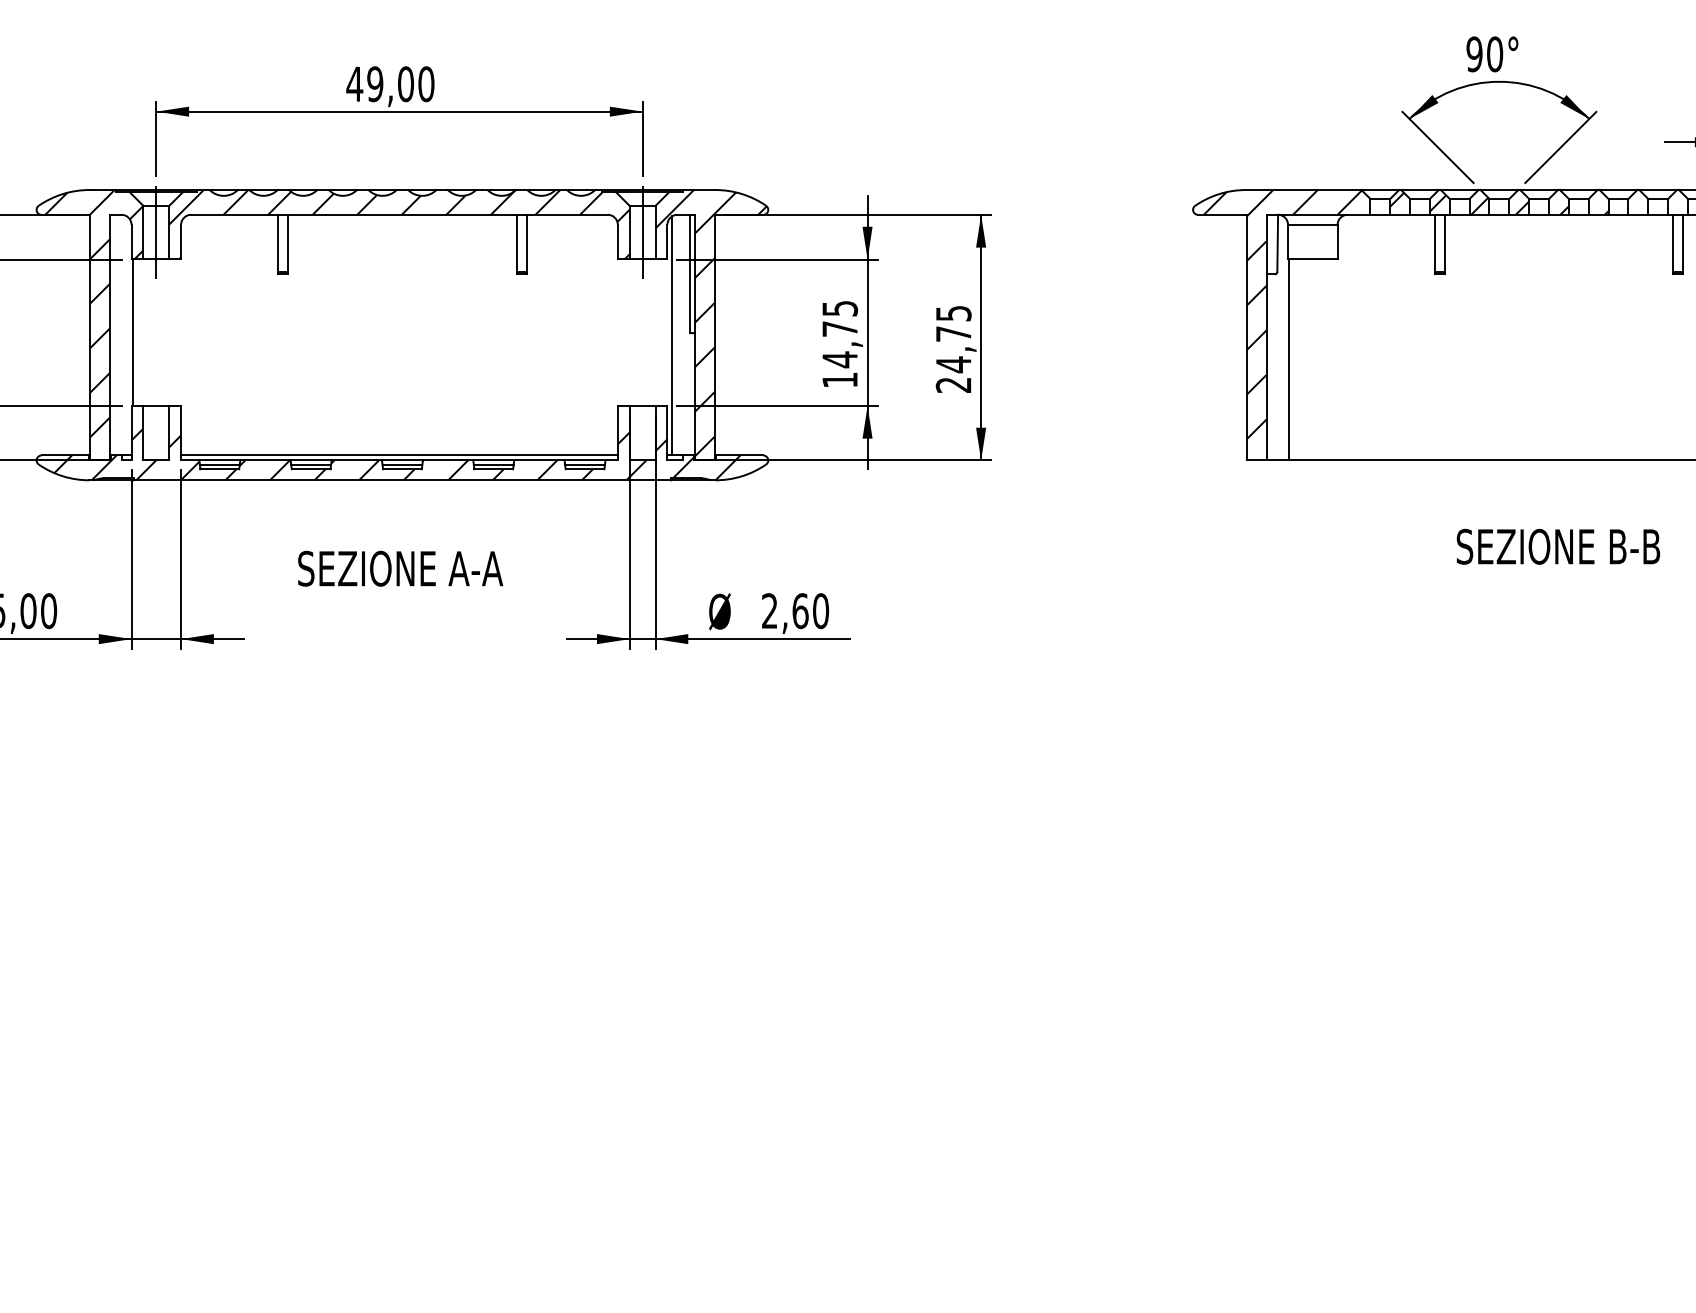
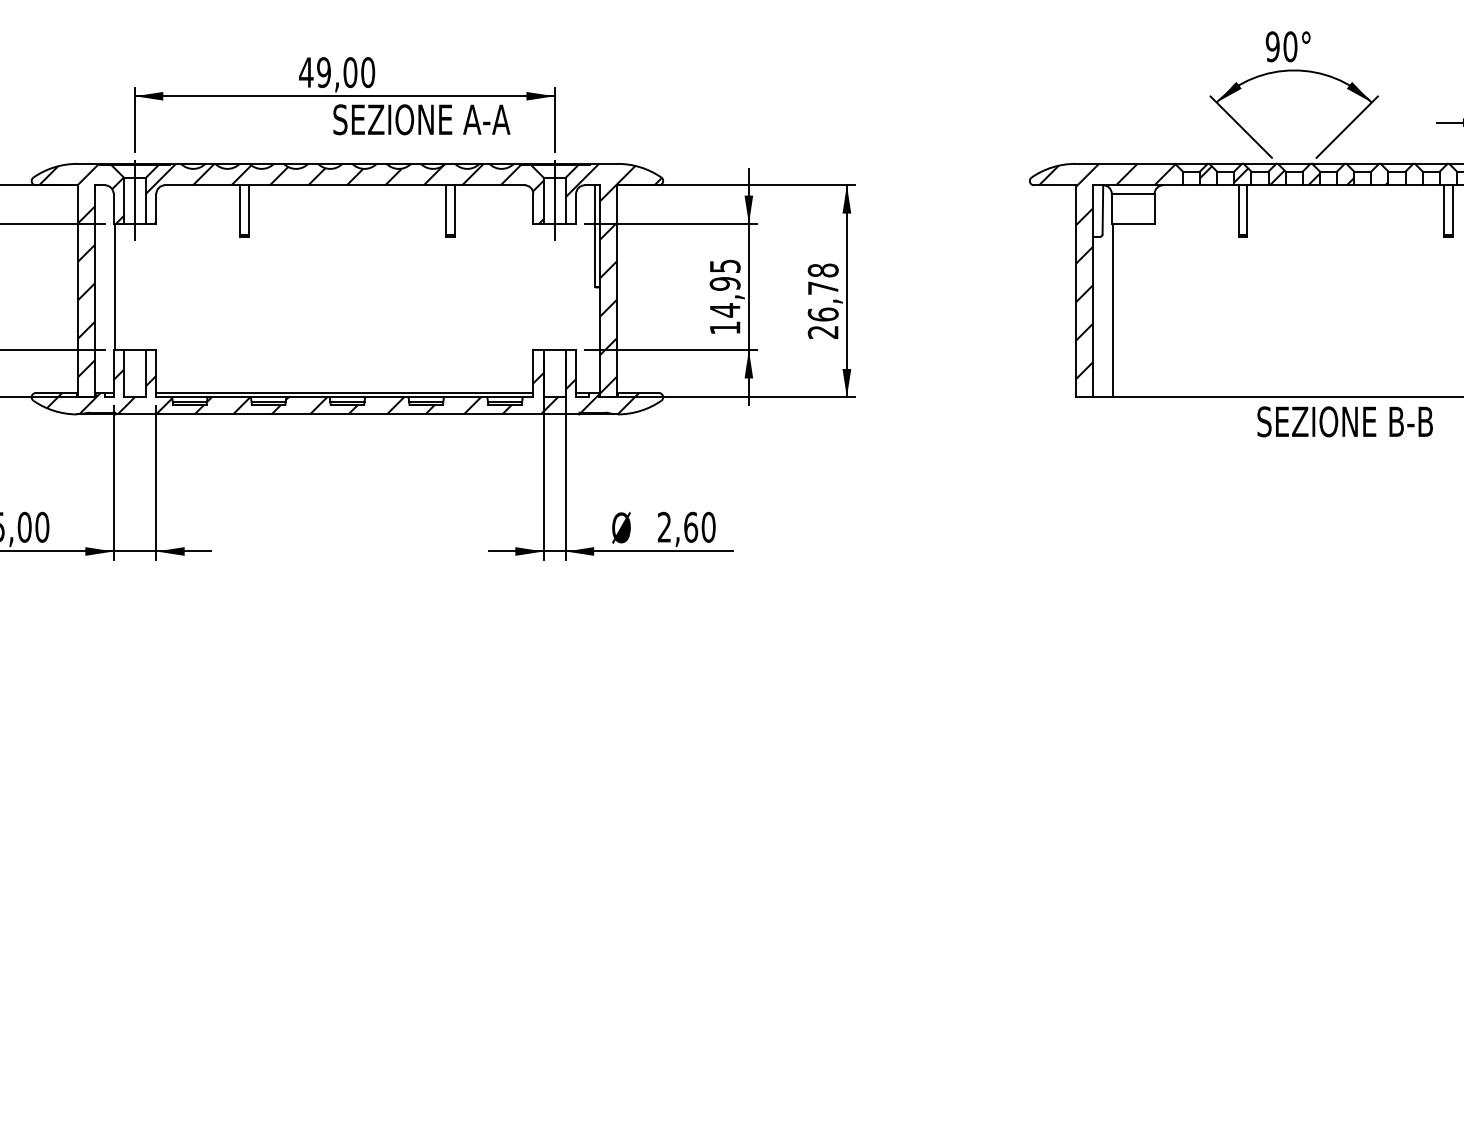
text: (839, 328) -> (724, 283), 14,75 -> 14,95
line: (672, 335) -> (580, 289), removed
text: (952, 339) -> (822, 292), 24,75 -> 26,78
text: (1557, 546) -> (1344, 421), moved
text: (400, 568) -> (421, 119), moved

